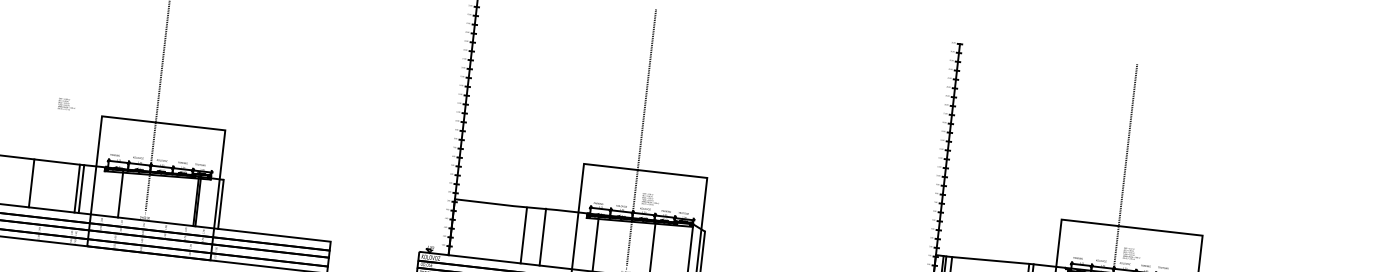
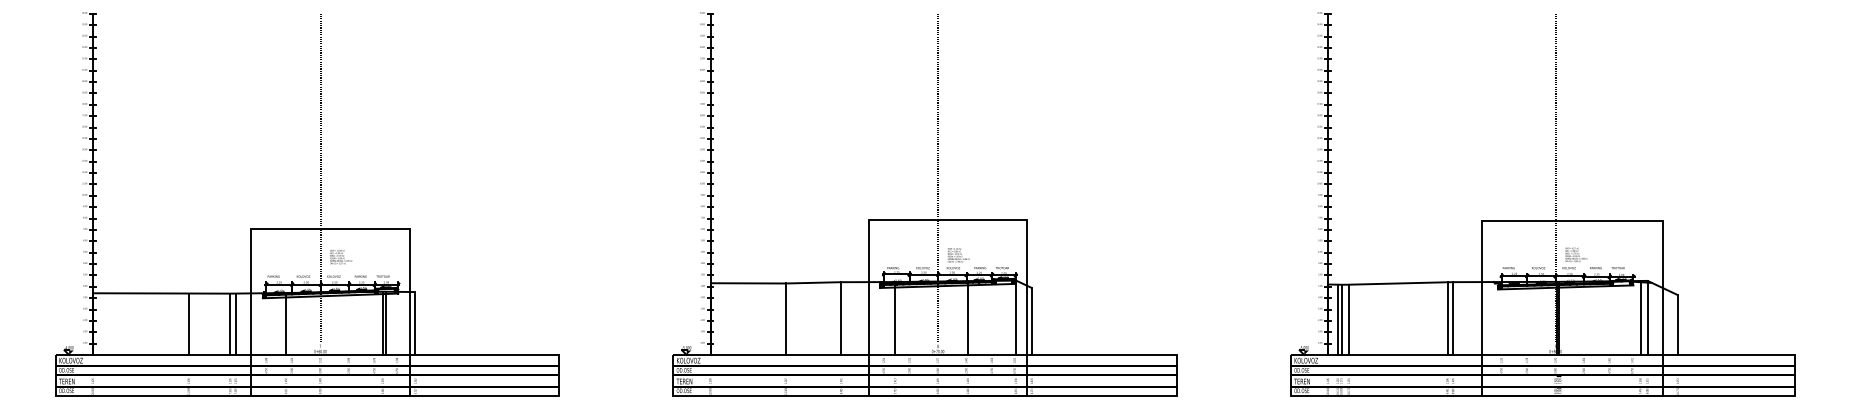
text: (67, 104) -> (341, 257), moved
line: (31, 182) -> (188, 323), moved
line: (524, 234) -> (786, 318), moved
line: (542, 237) -> (841, 318), moved

